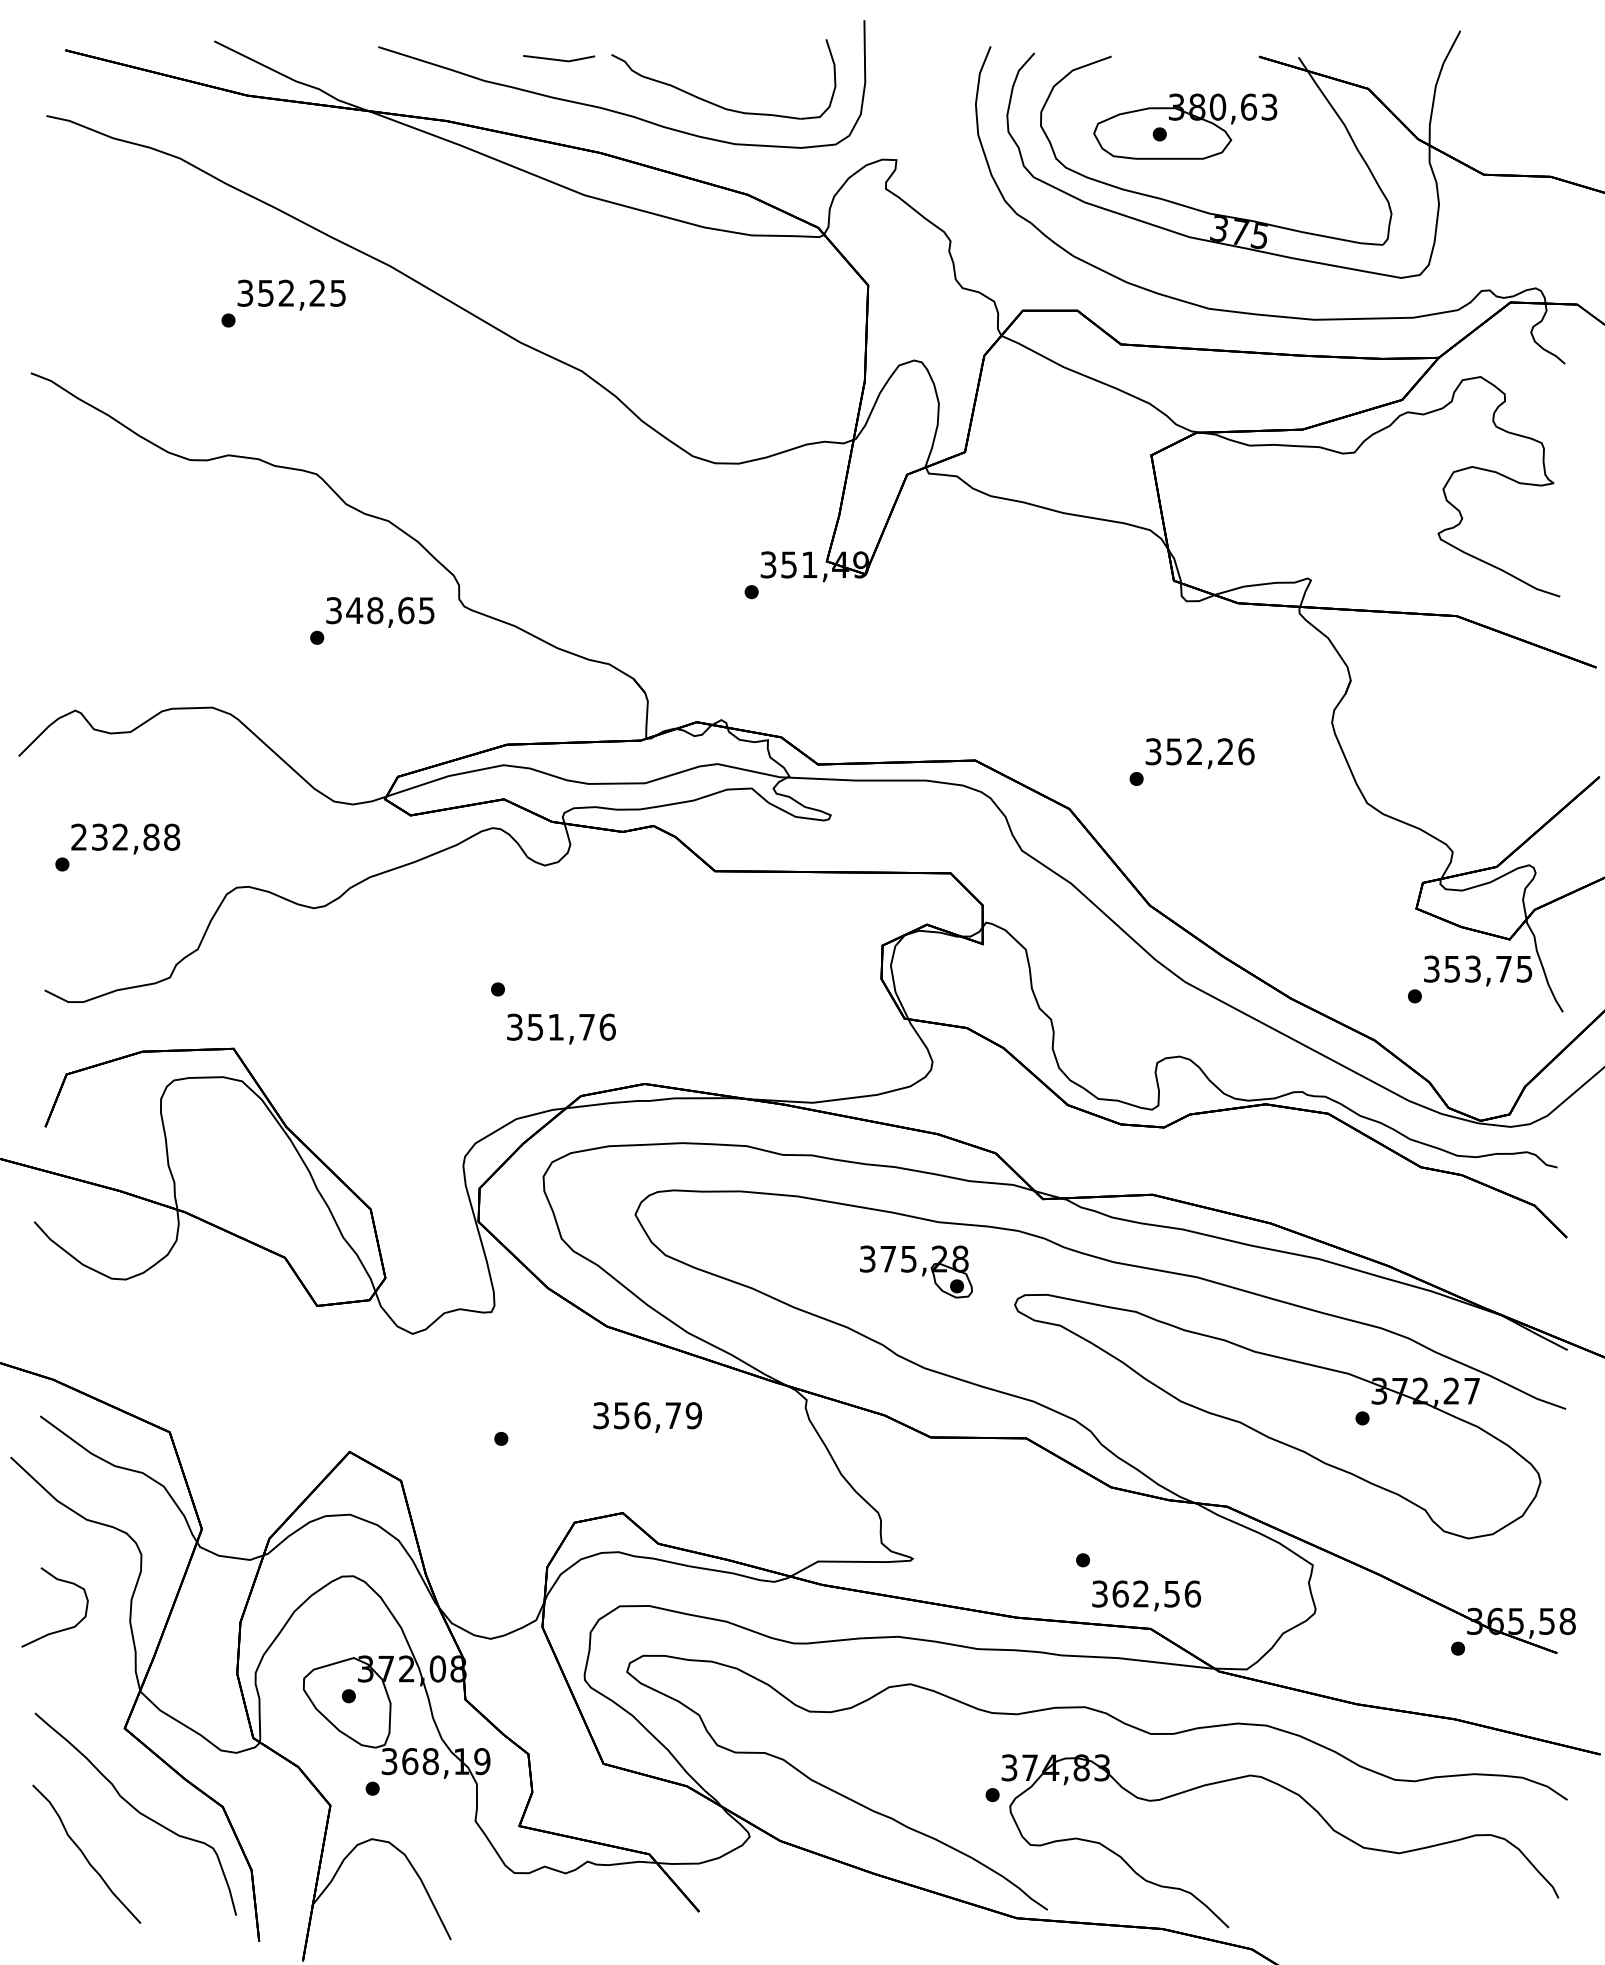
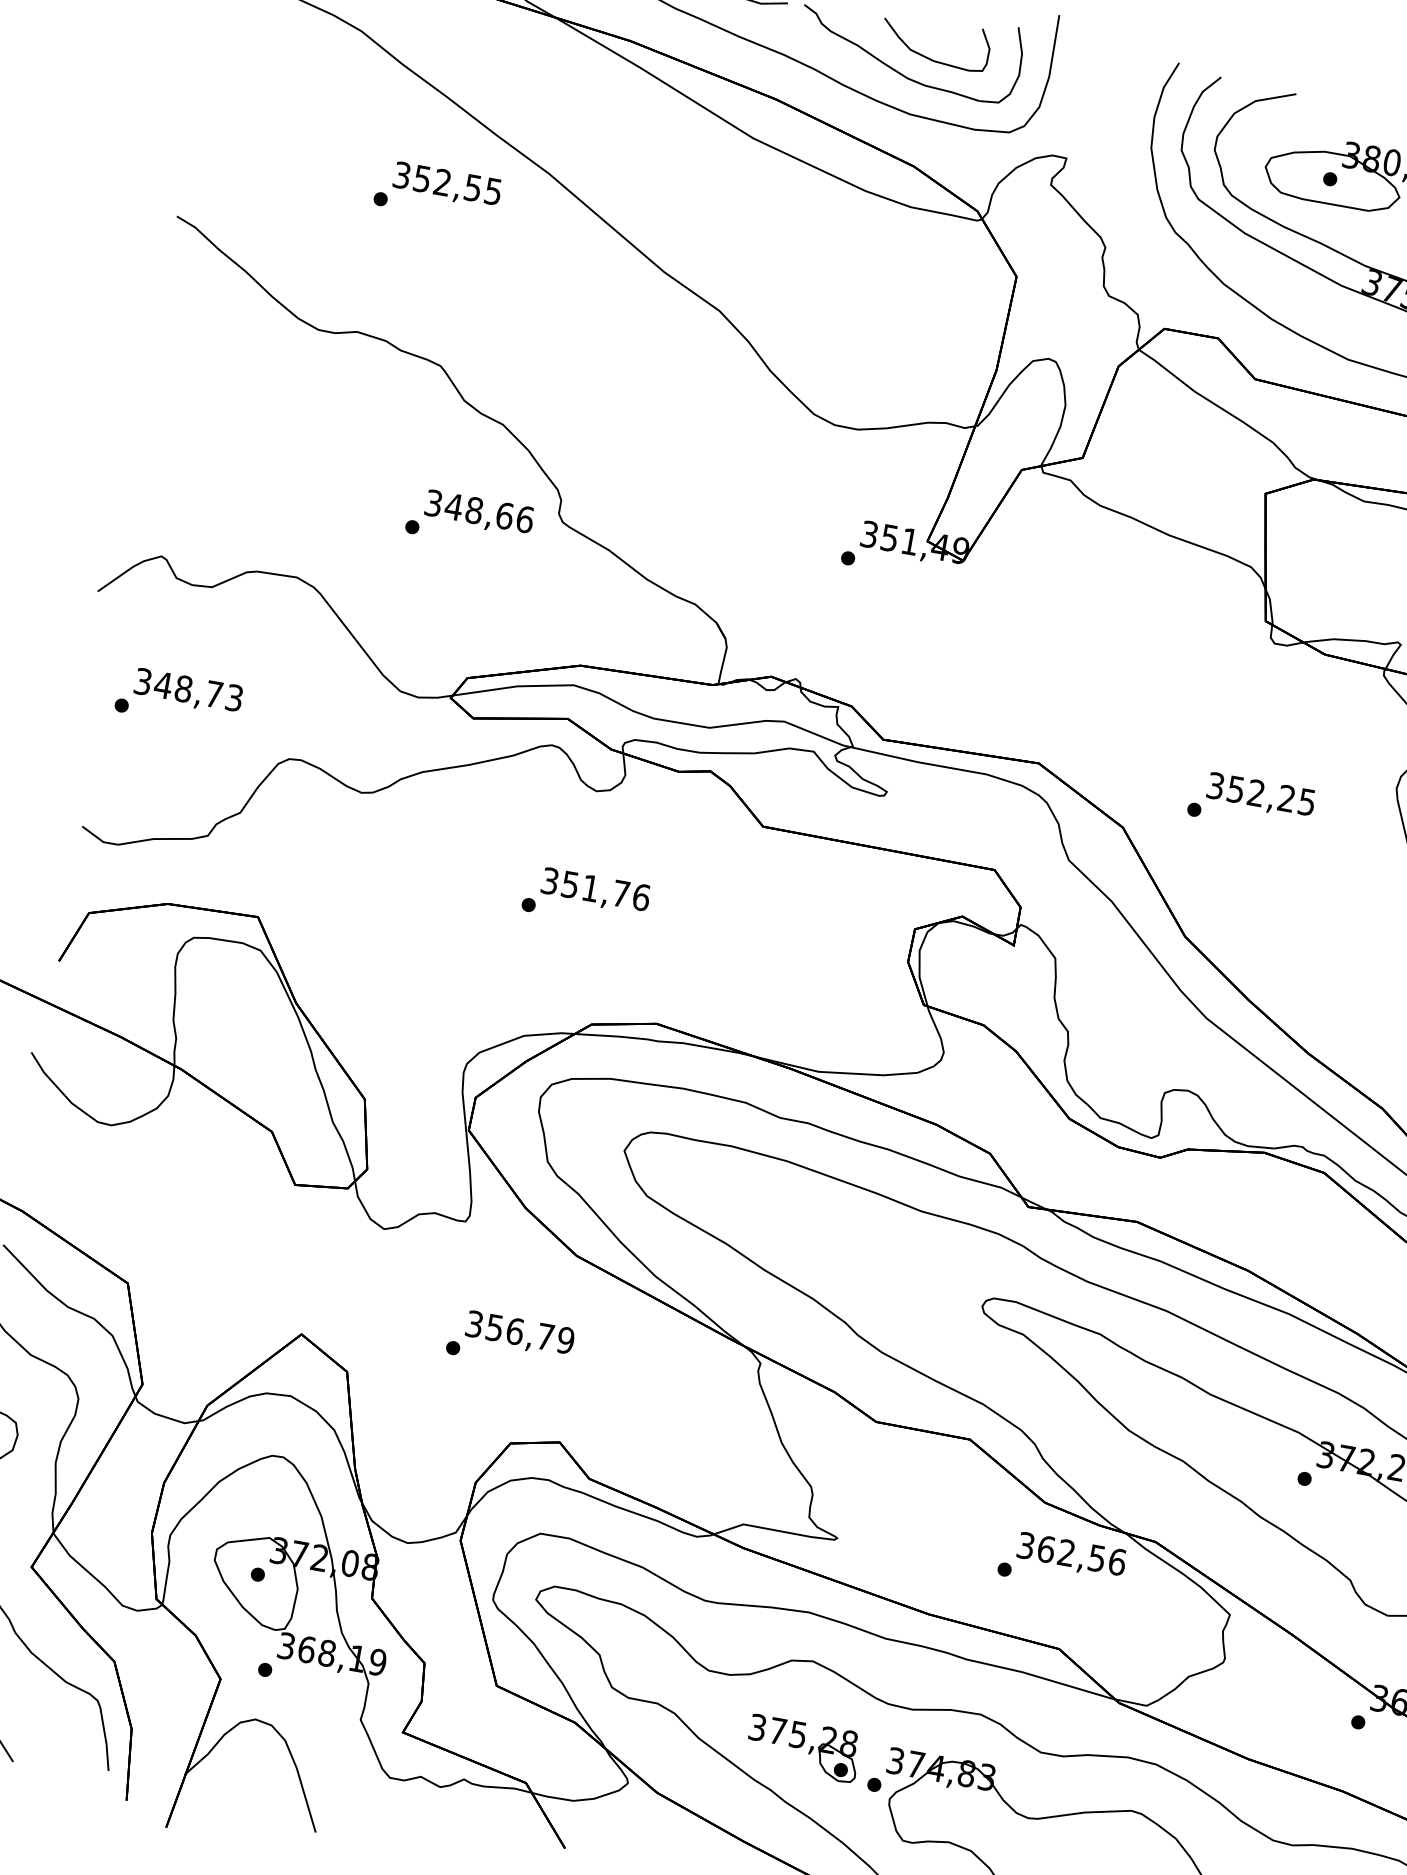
part: (742, 84) -> (928, 56), added
text: (317, 292) -> (473, 187), 352,25 -> 352,55
text: (427, 610) -> (525, 519), 348,65 -> 348,66
text: (1246, 751) -> (1307, 802), 352,26 -> 352,25
text: (125, 836) -> (188, 689), 232,88 -> 348,73
text: (561, 1028) -> (595, 890), moved
part: (916, 1271) -> (803, 1748), moved
text: (647, 1417) -> (519, 1334), moved
text: (1146, 1595) -> (1071, 1555), moved

